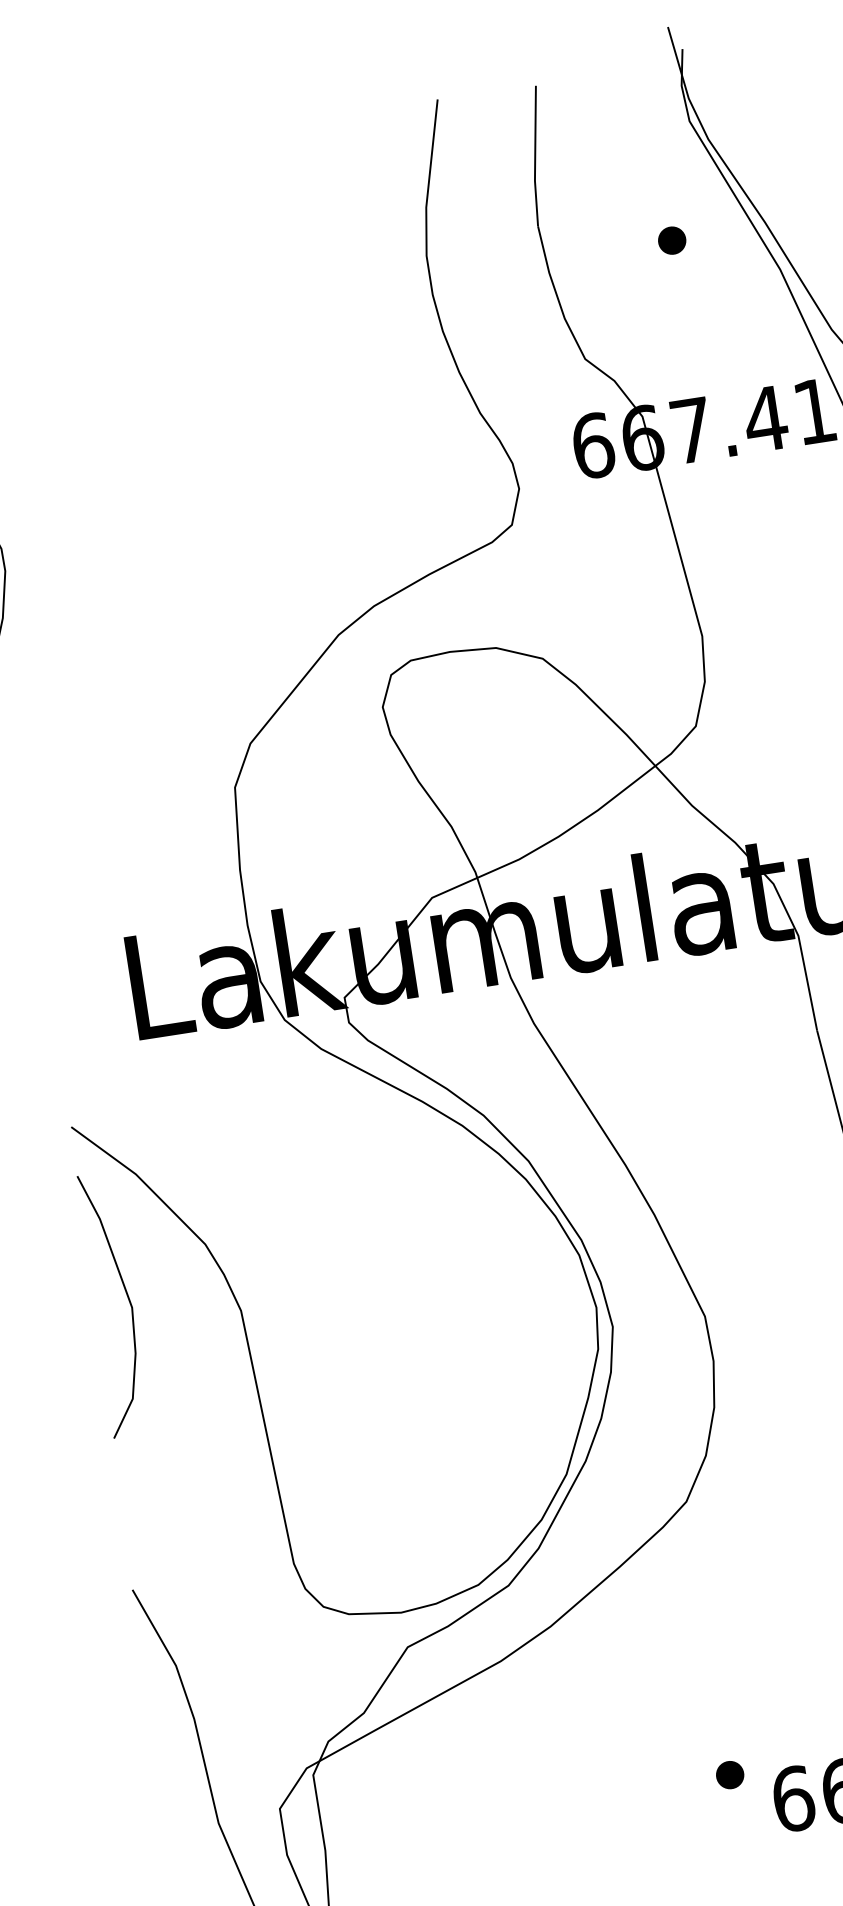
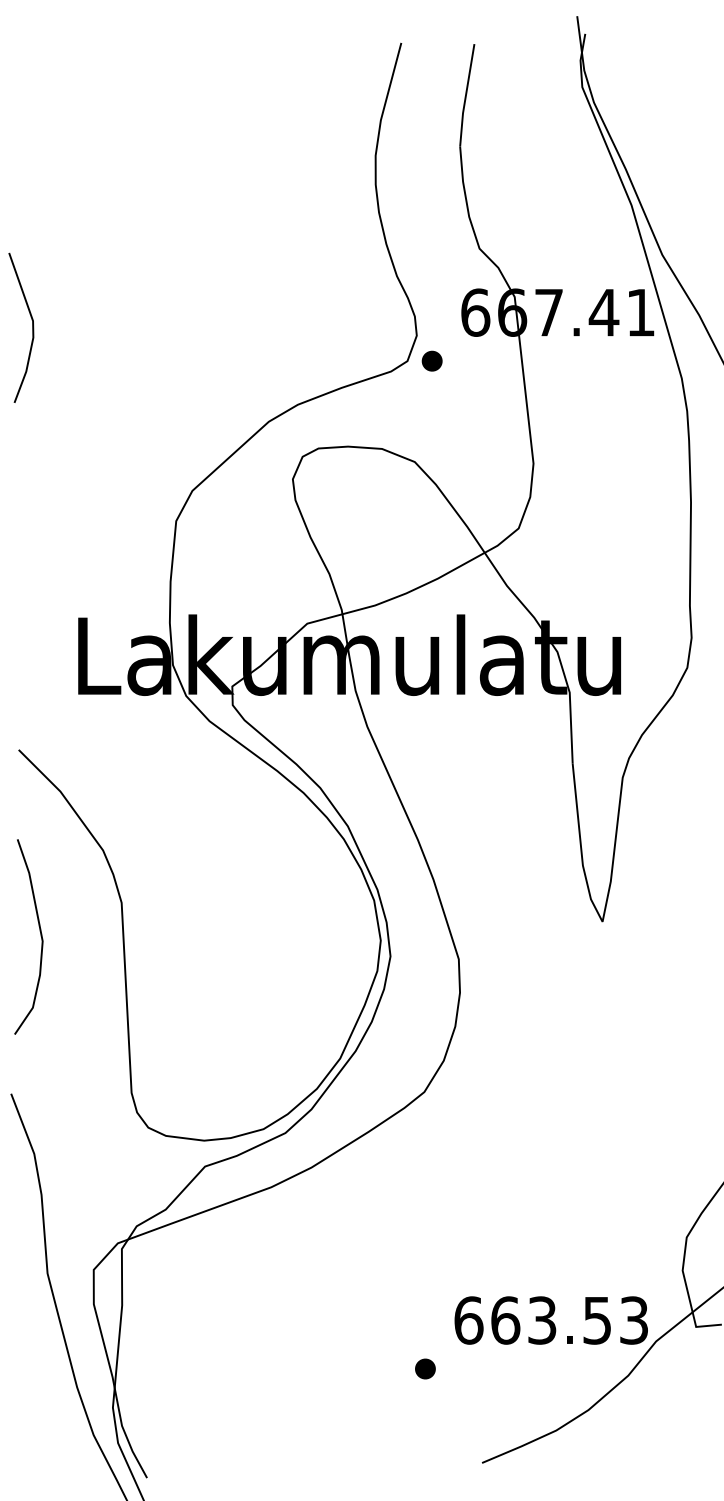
part: (671, 239) -> (431, 360), moved
curve: (128, 1301) -> (40, 936), moved
part: (730, 1774) -> (425, 1368), moved

